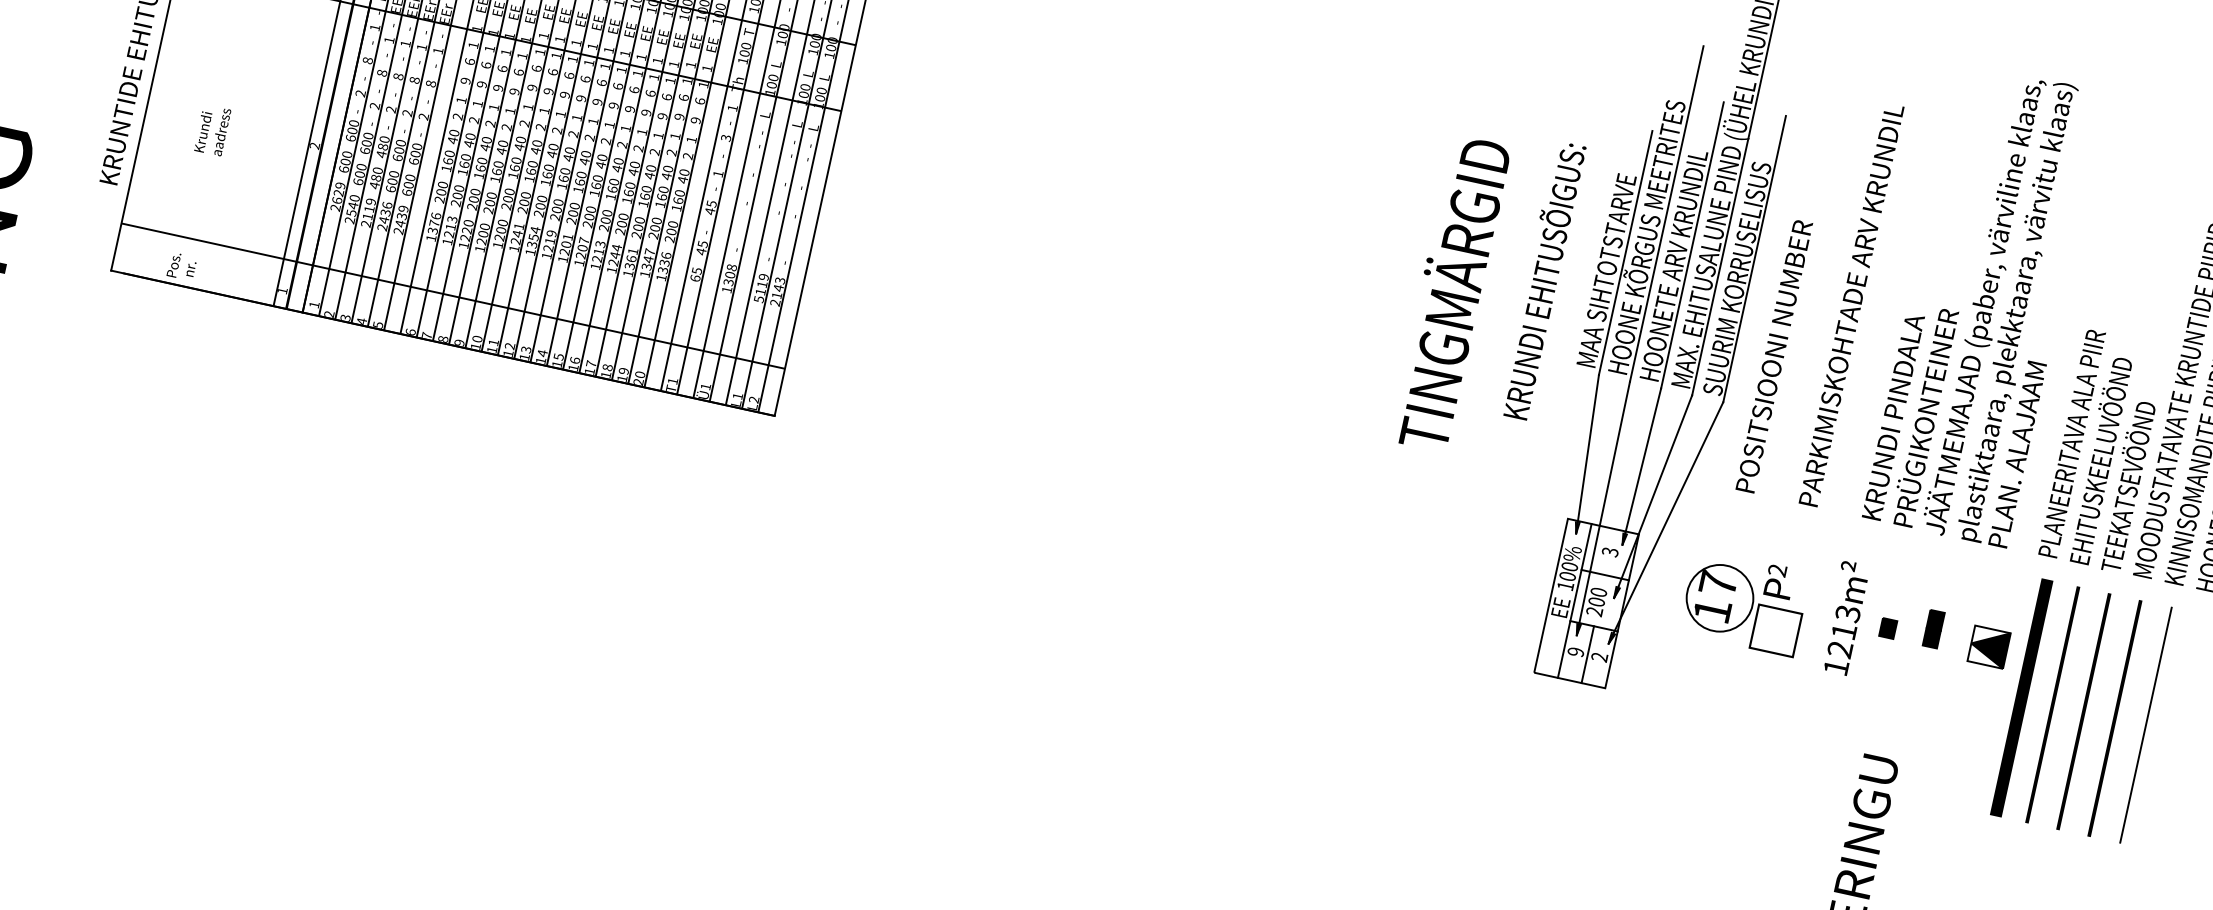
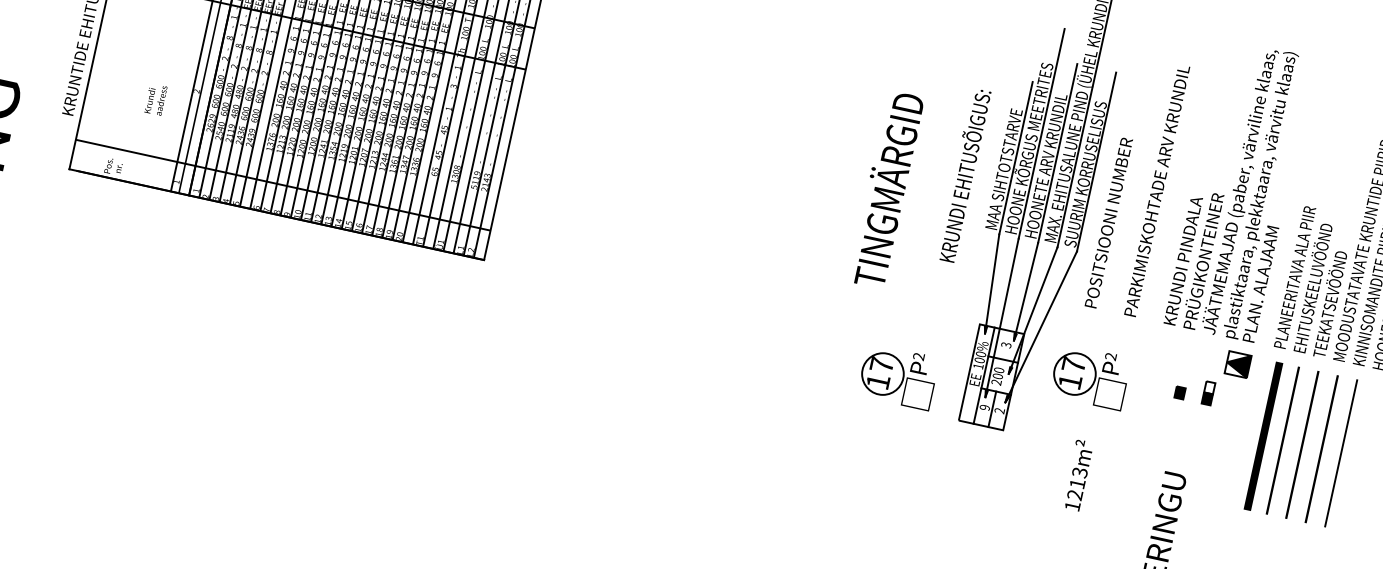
text: (212, 131) -> (155, 100), moved
text: (1453, 291) -> (888, 188), moved
part: (1436, 610) -> (897, 381), added
text: (1845, 618) -> (1078, 475), moved
fill: (1935, 619) -> (1209, 387), removed
part: (1988, 647) -> (1237, 364), moved

